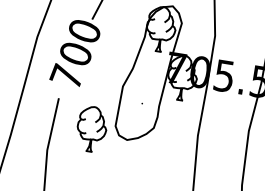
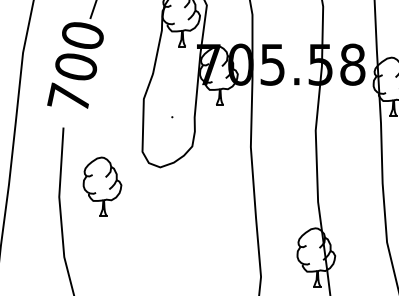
part: (91, 129) -> (102, 186), moved

